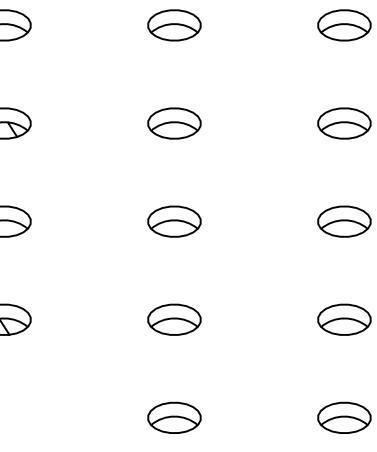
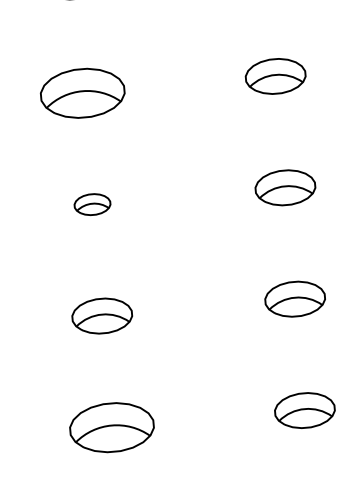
part: (174, 123) -> (82, 93), size x1.4
part: (174, 221) -> (92, 204), size x0.6
part: (174, 417) -> (112, 426), size x1.4

